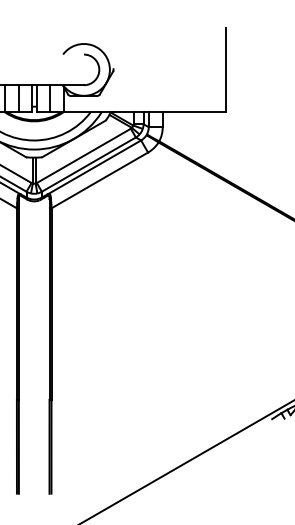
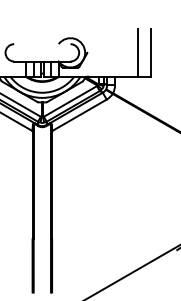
line: (204, 69) -> (138, 52), added

